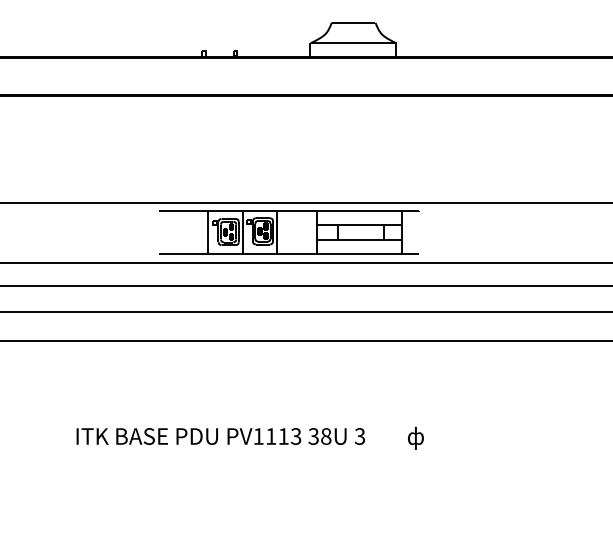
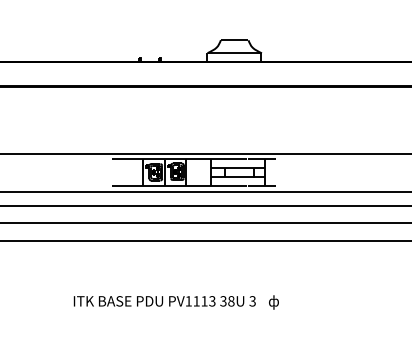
text: (220, 436) -> (164, 301), moved

